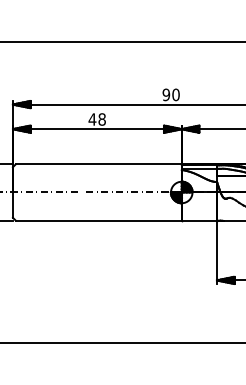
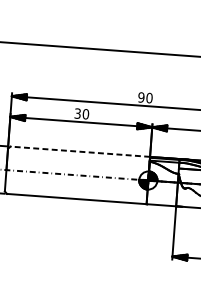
text: (96, 119) -> (81, 113), 48 -> 30
line: (98, 164) -> (80, 151), solid -> dashed

